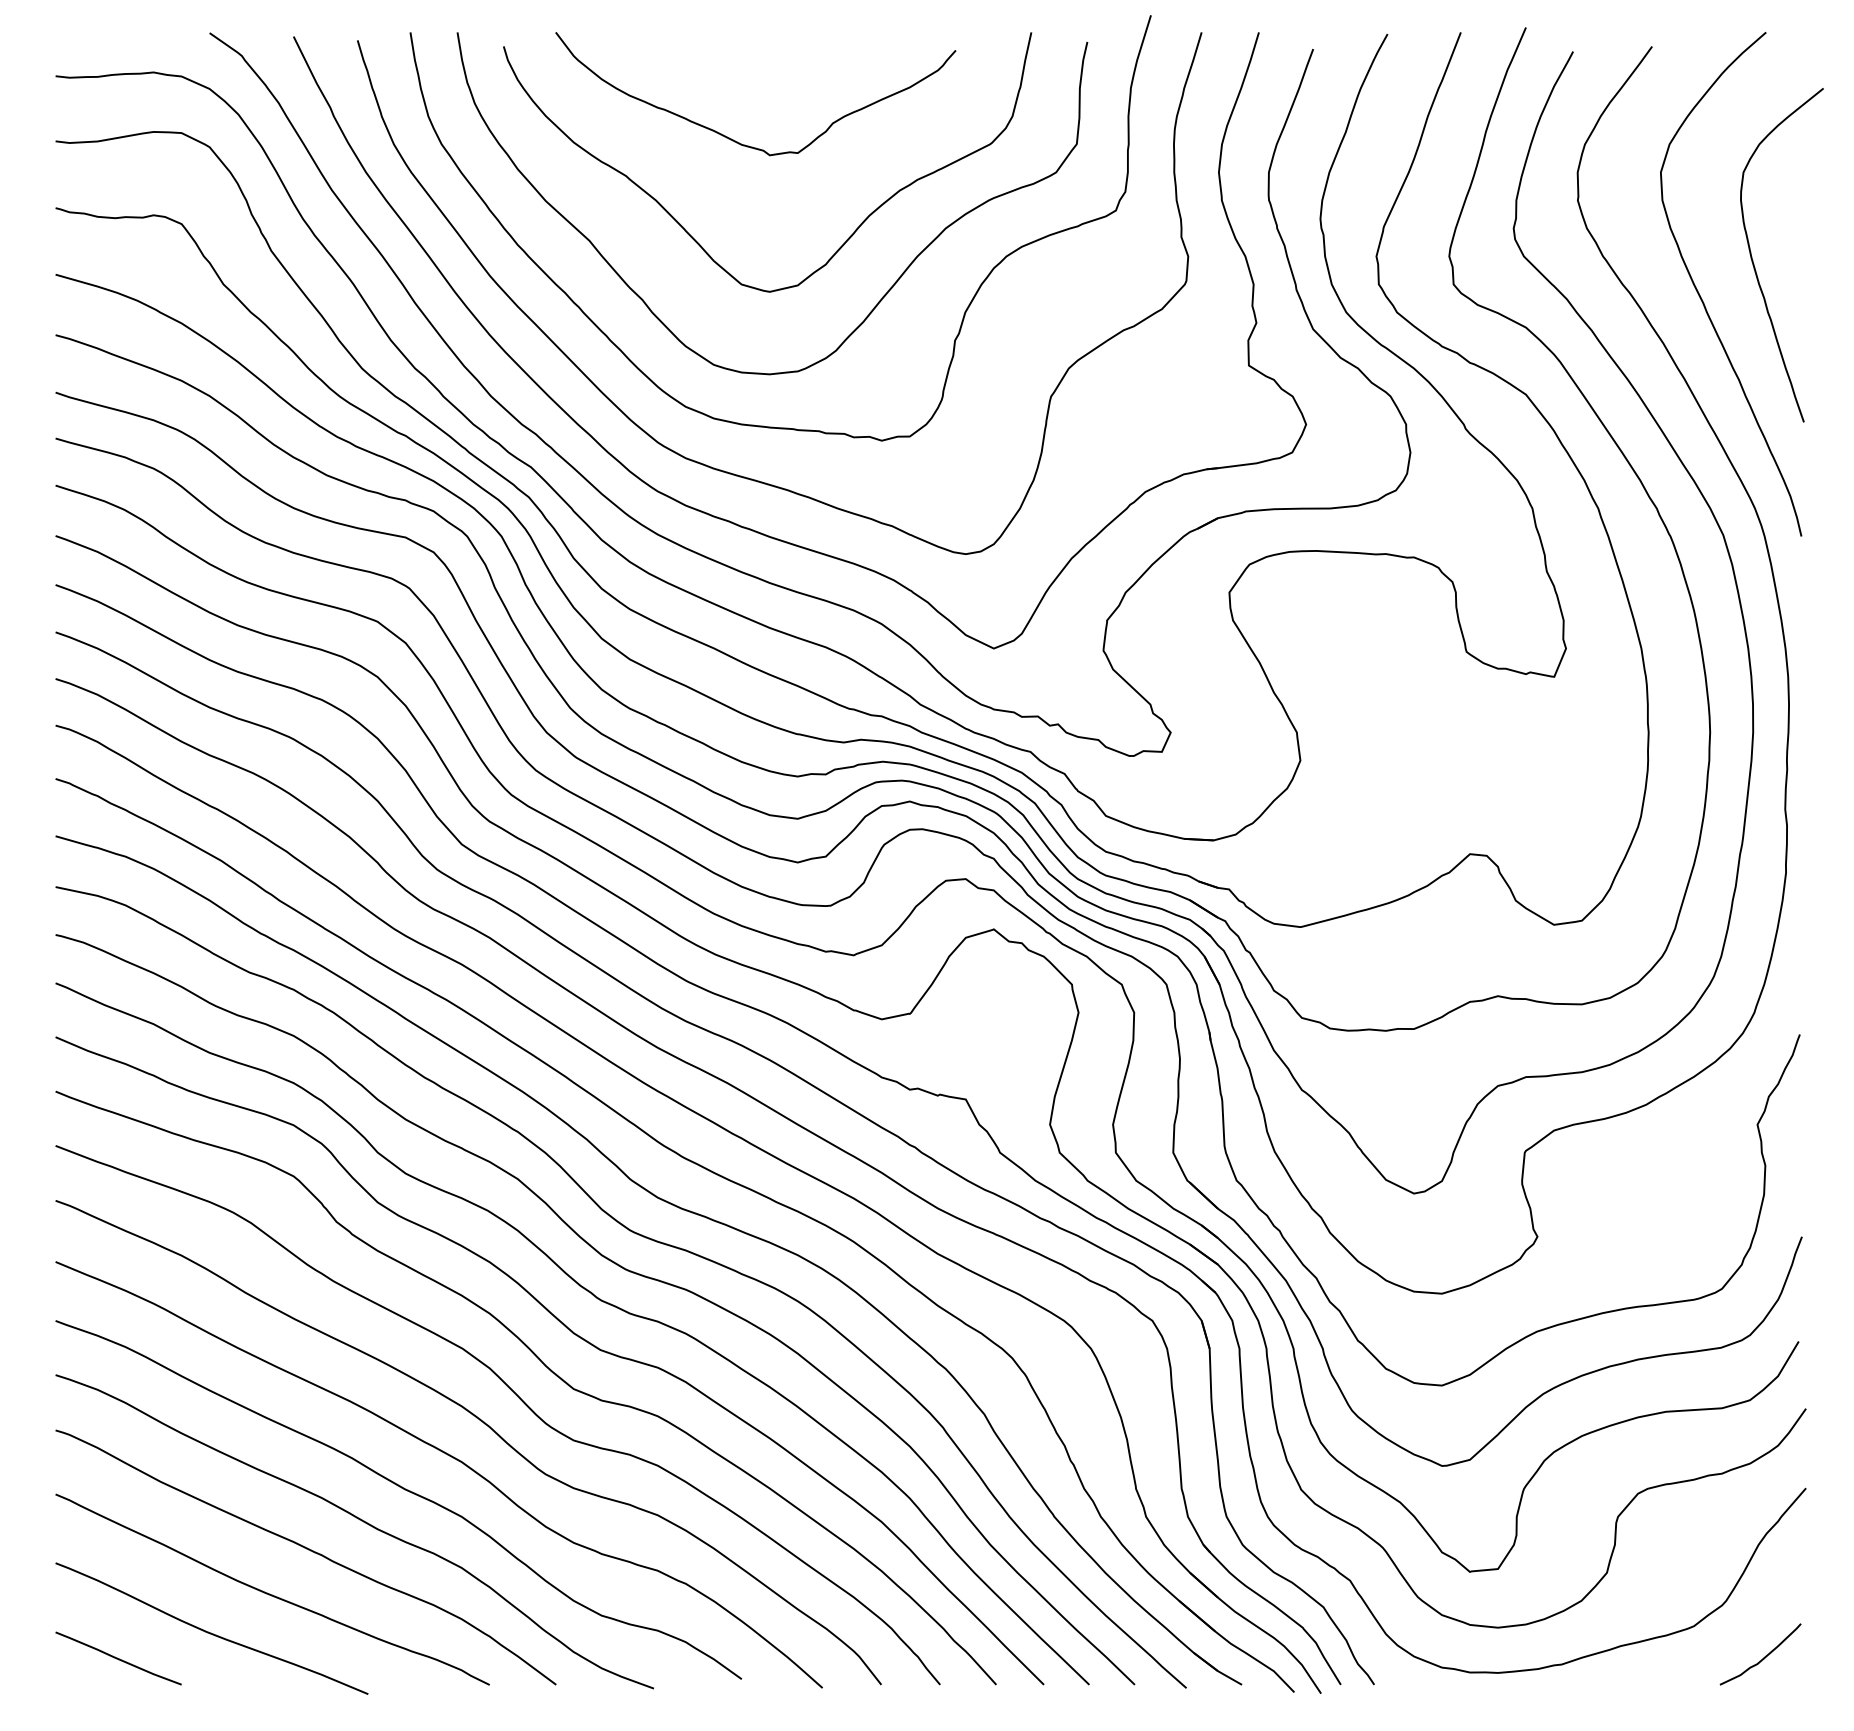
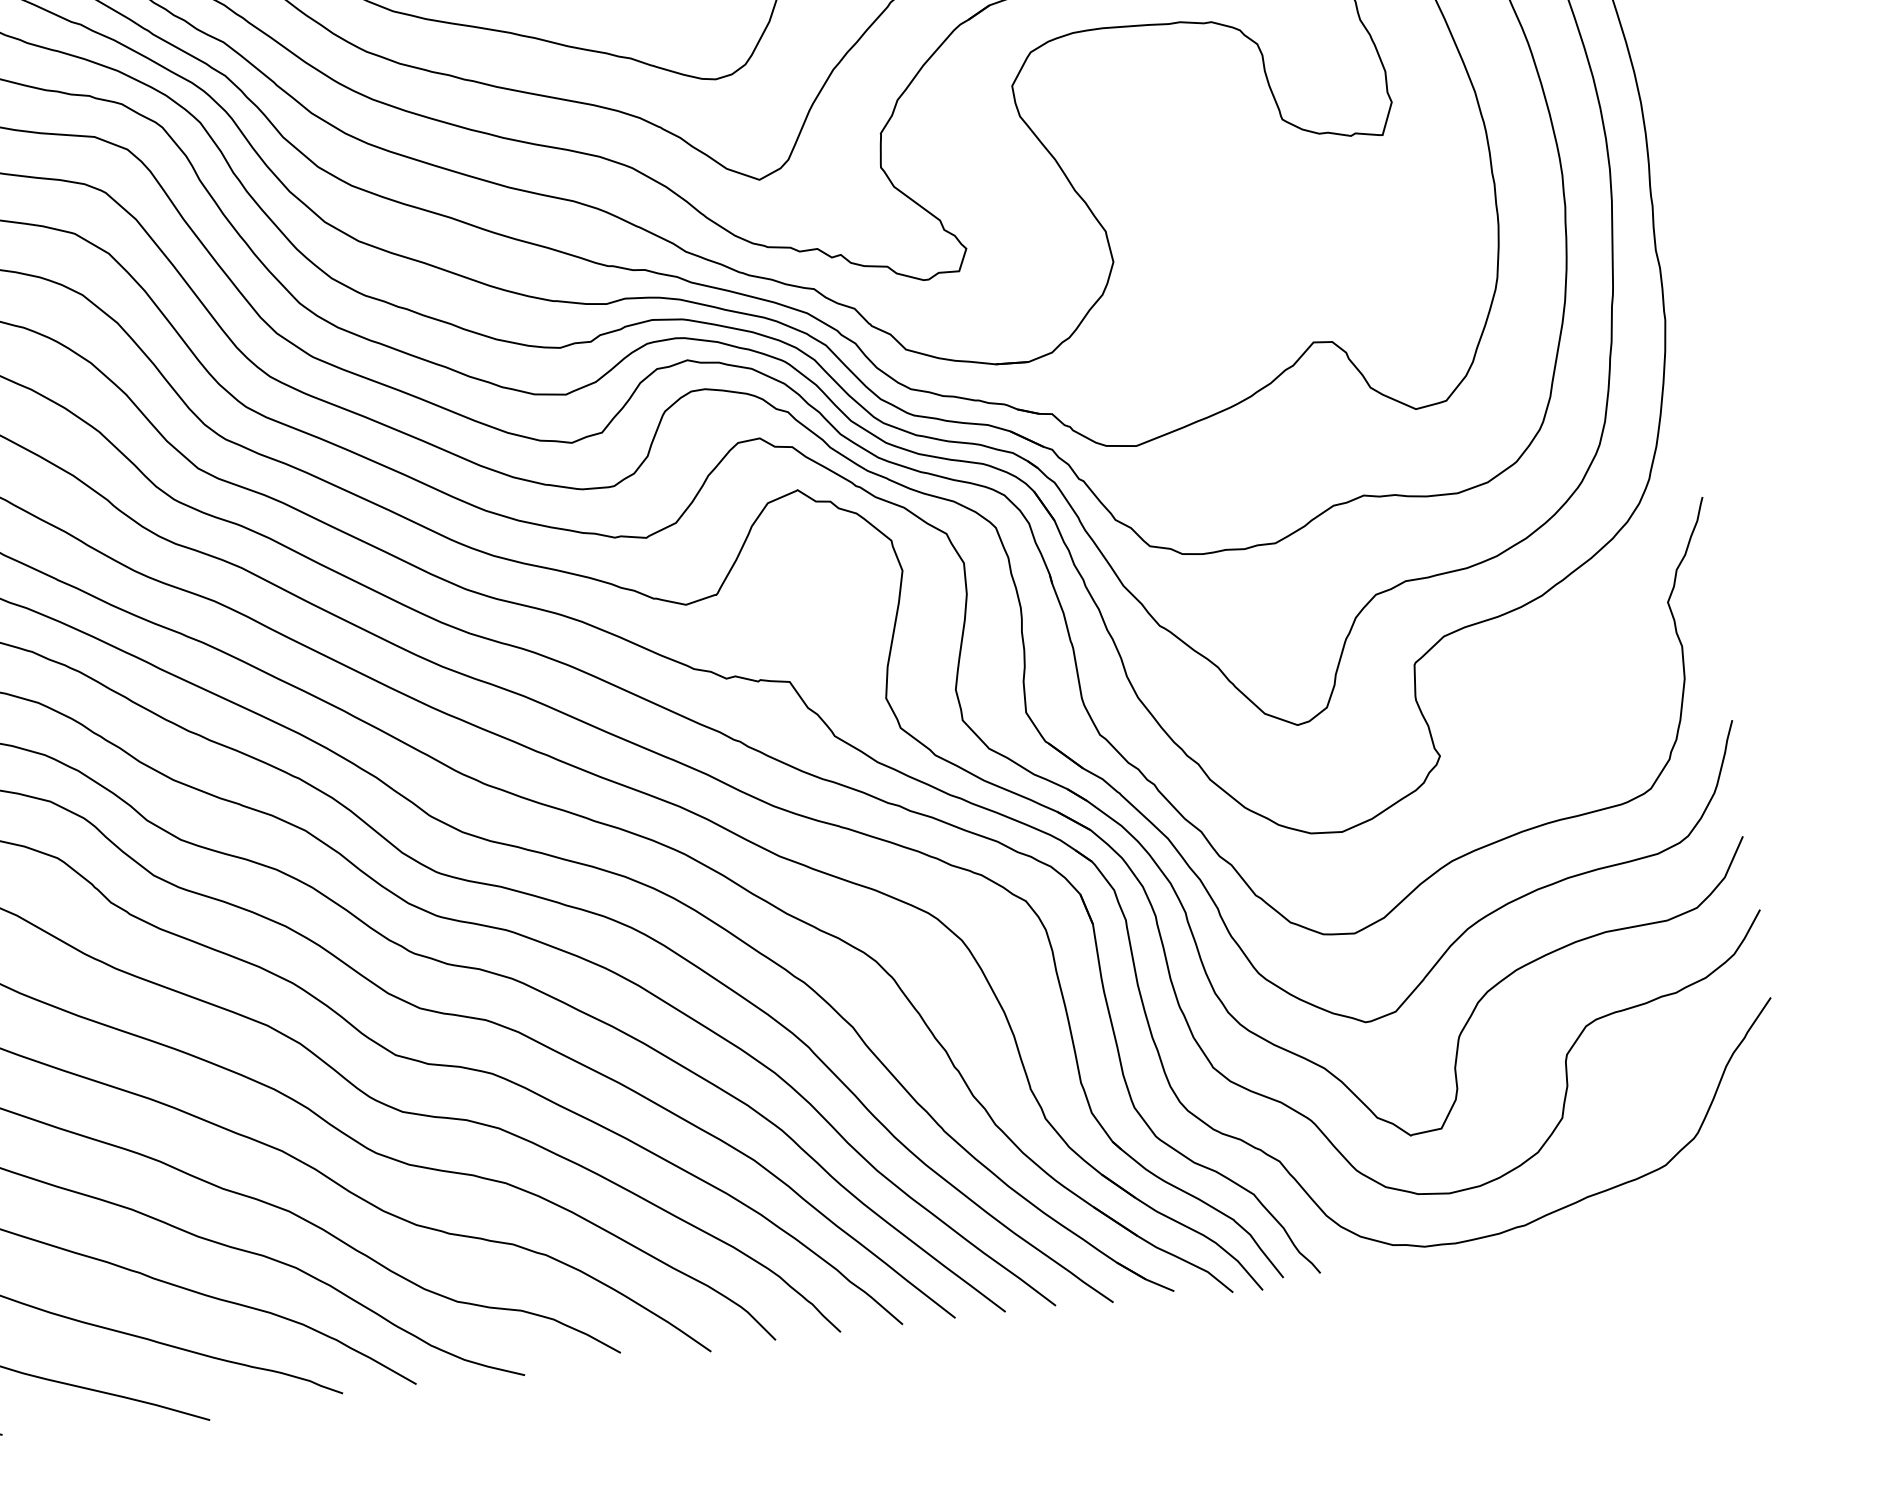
curve: (1763, 1657) -> (1746, 1190), removed

